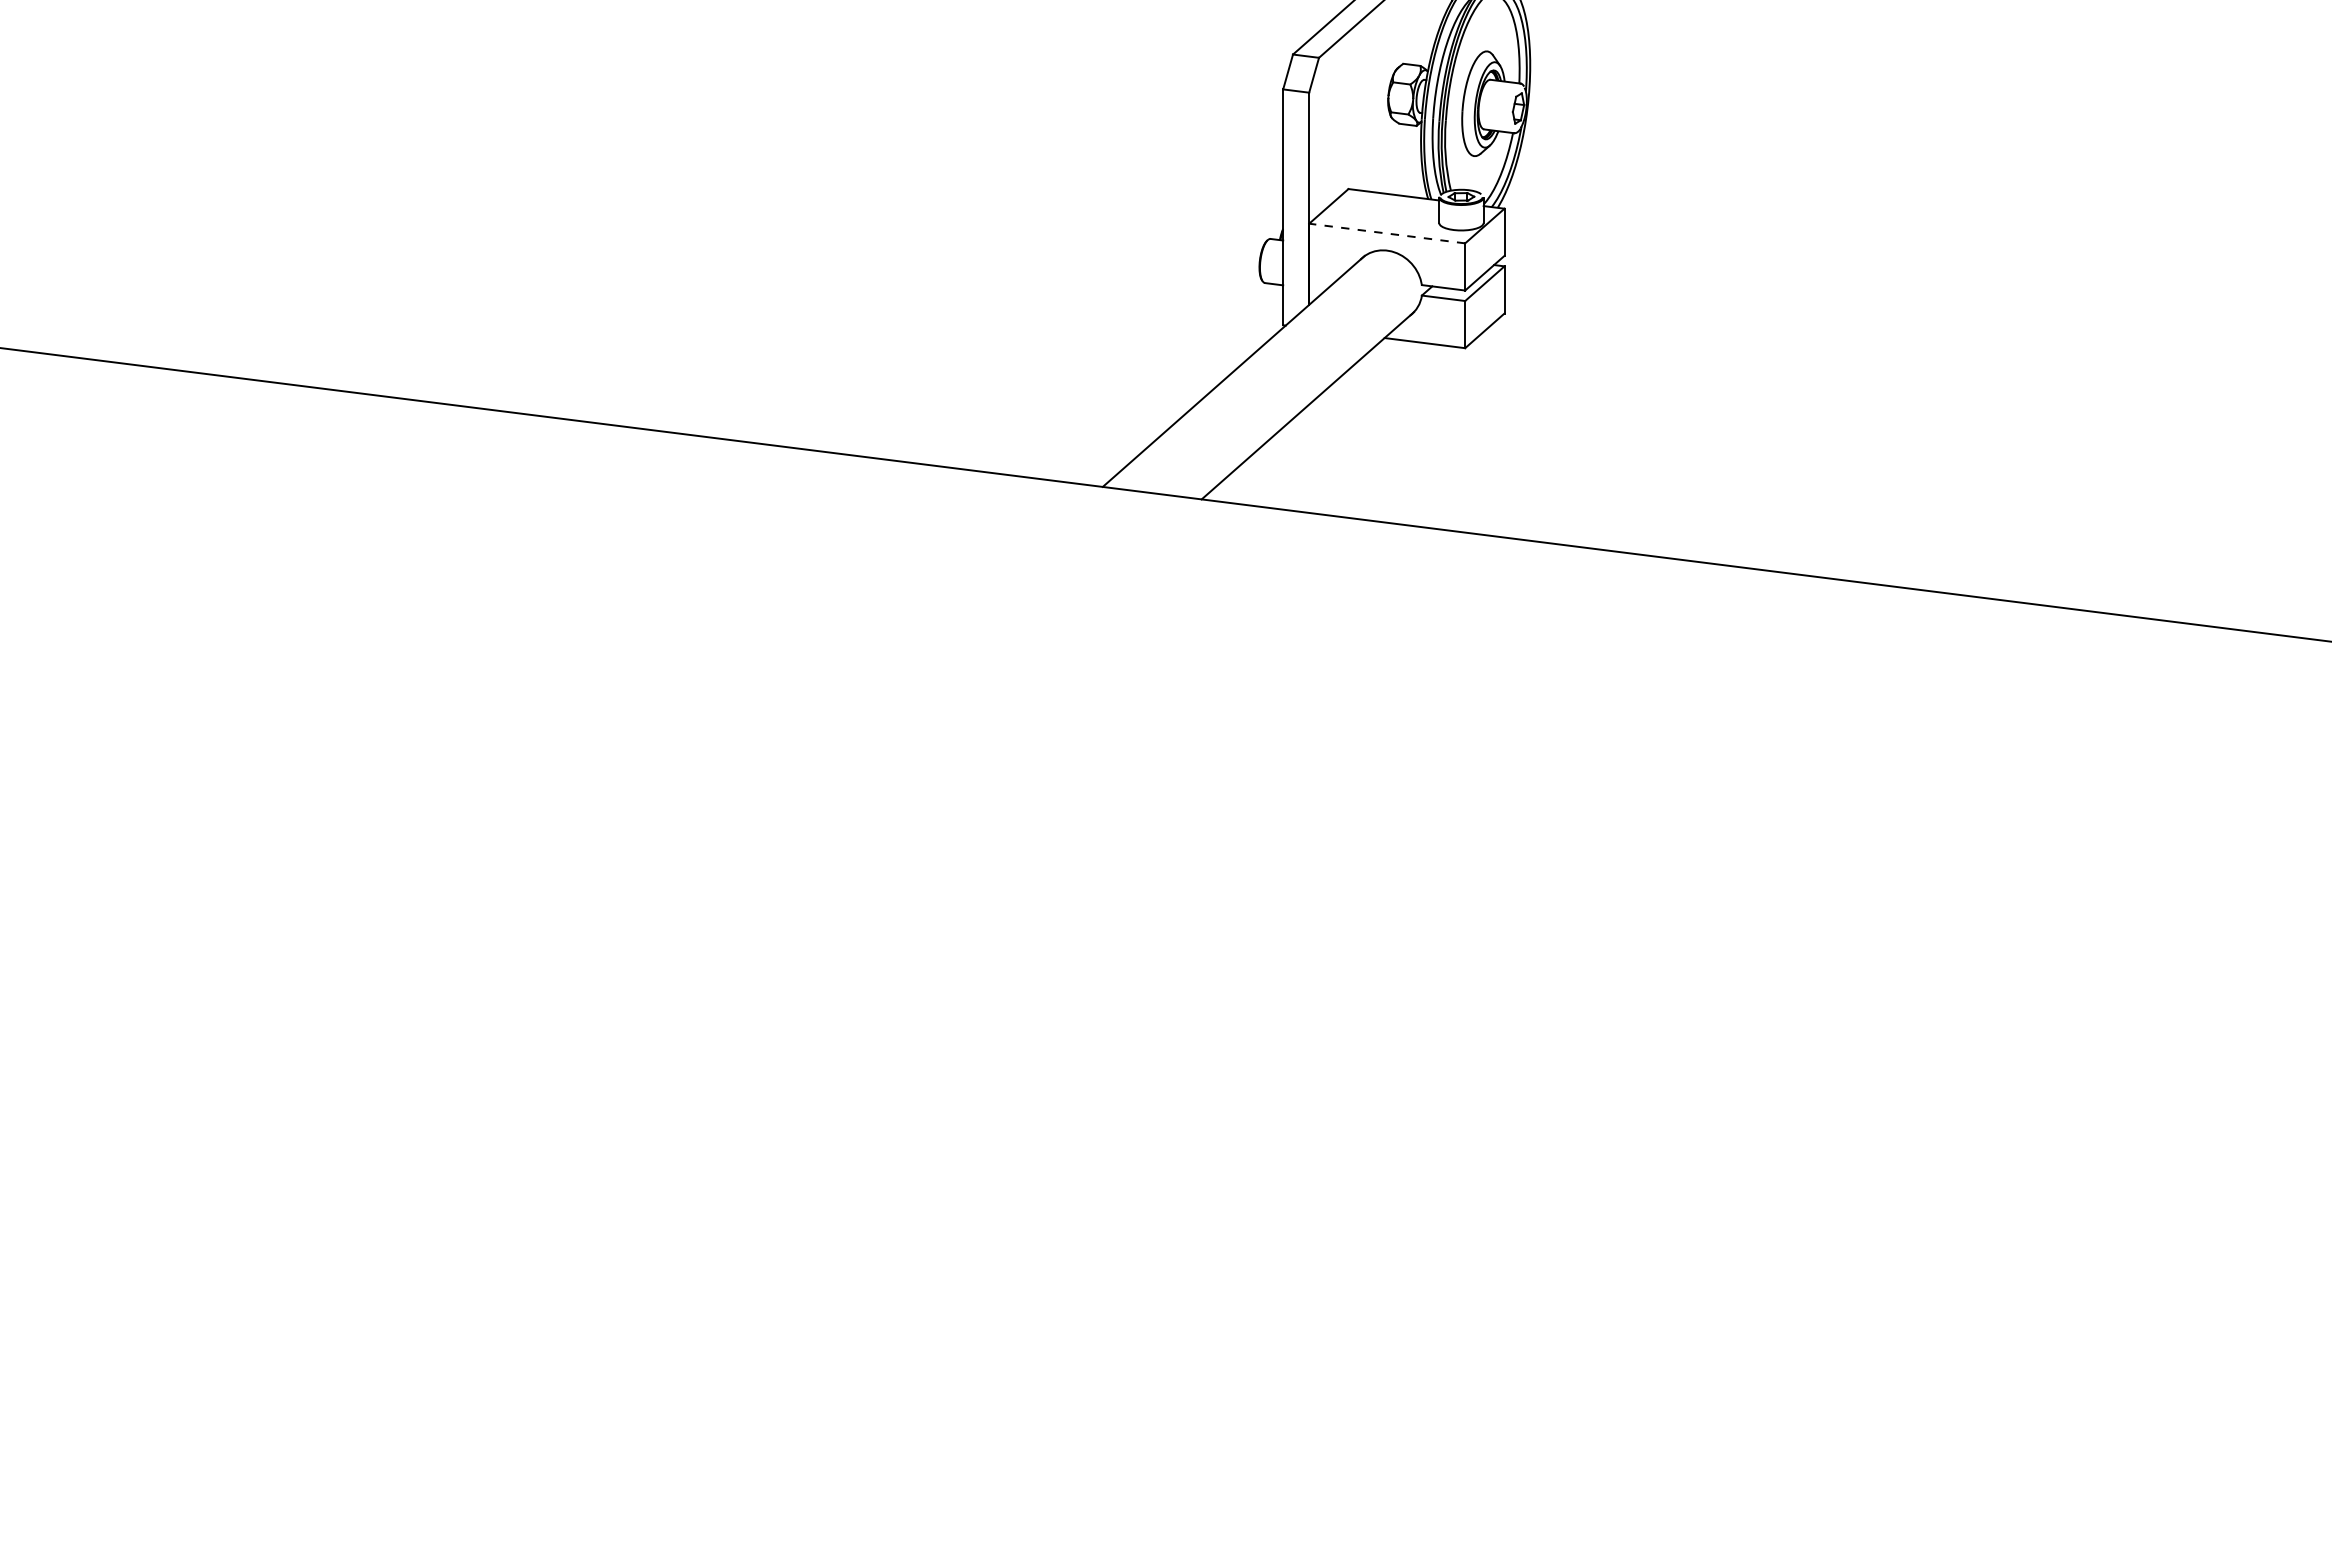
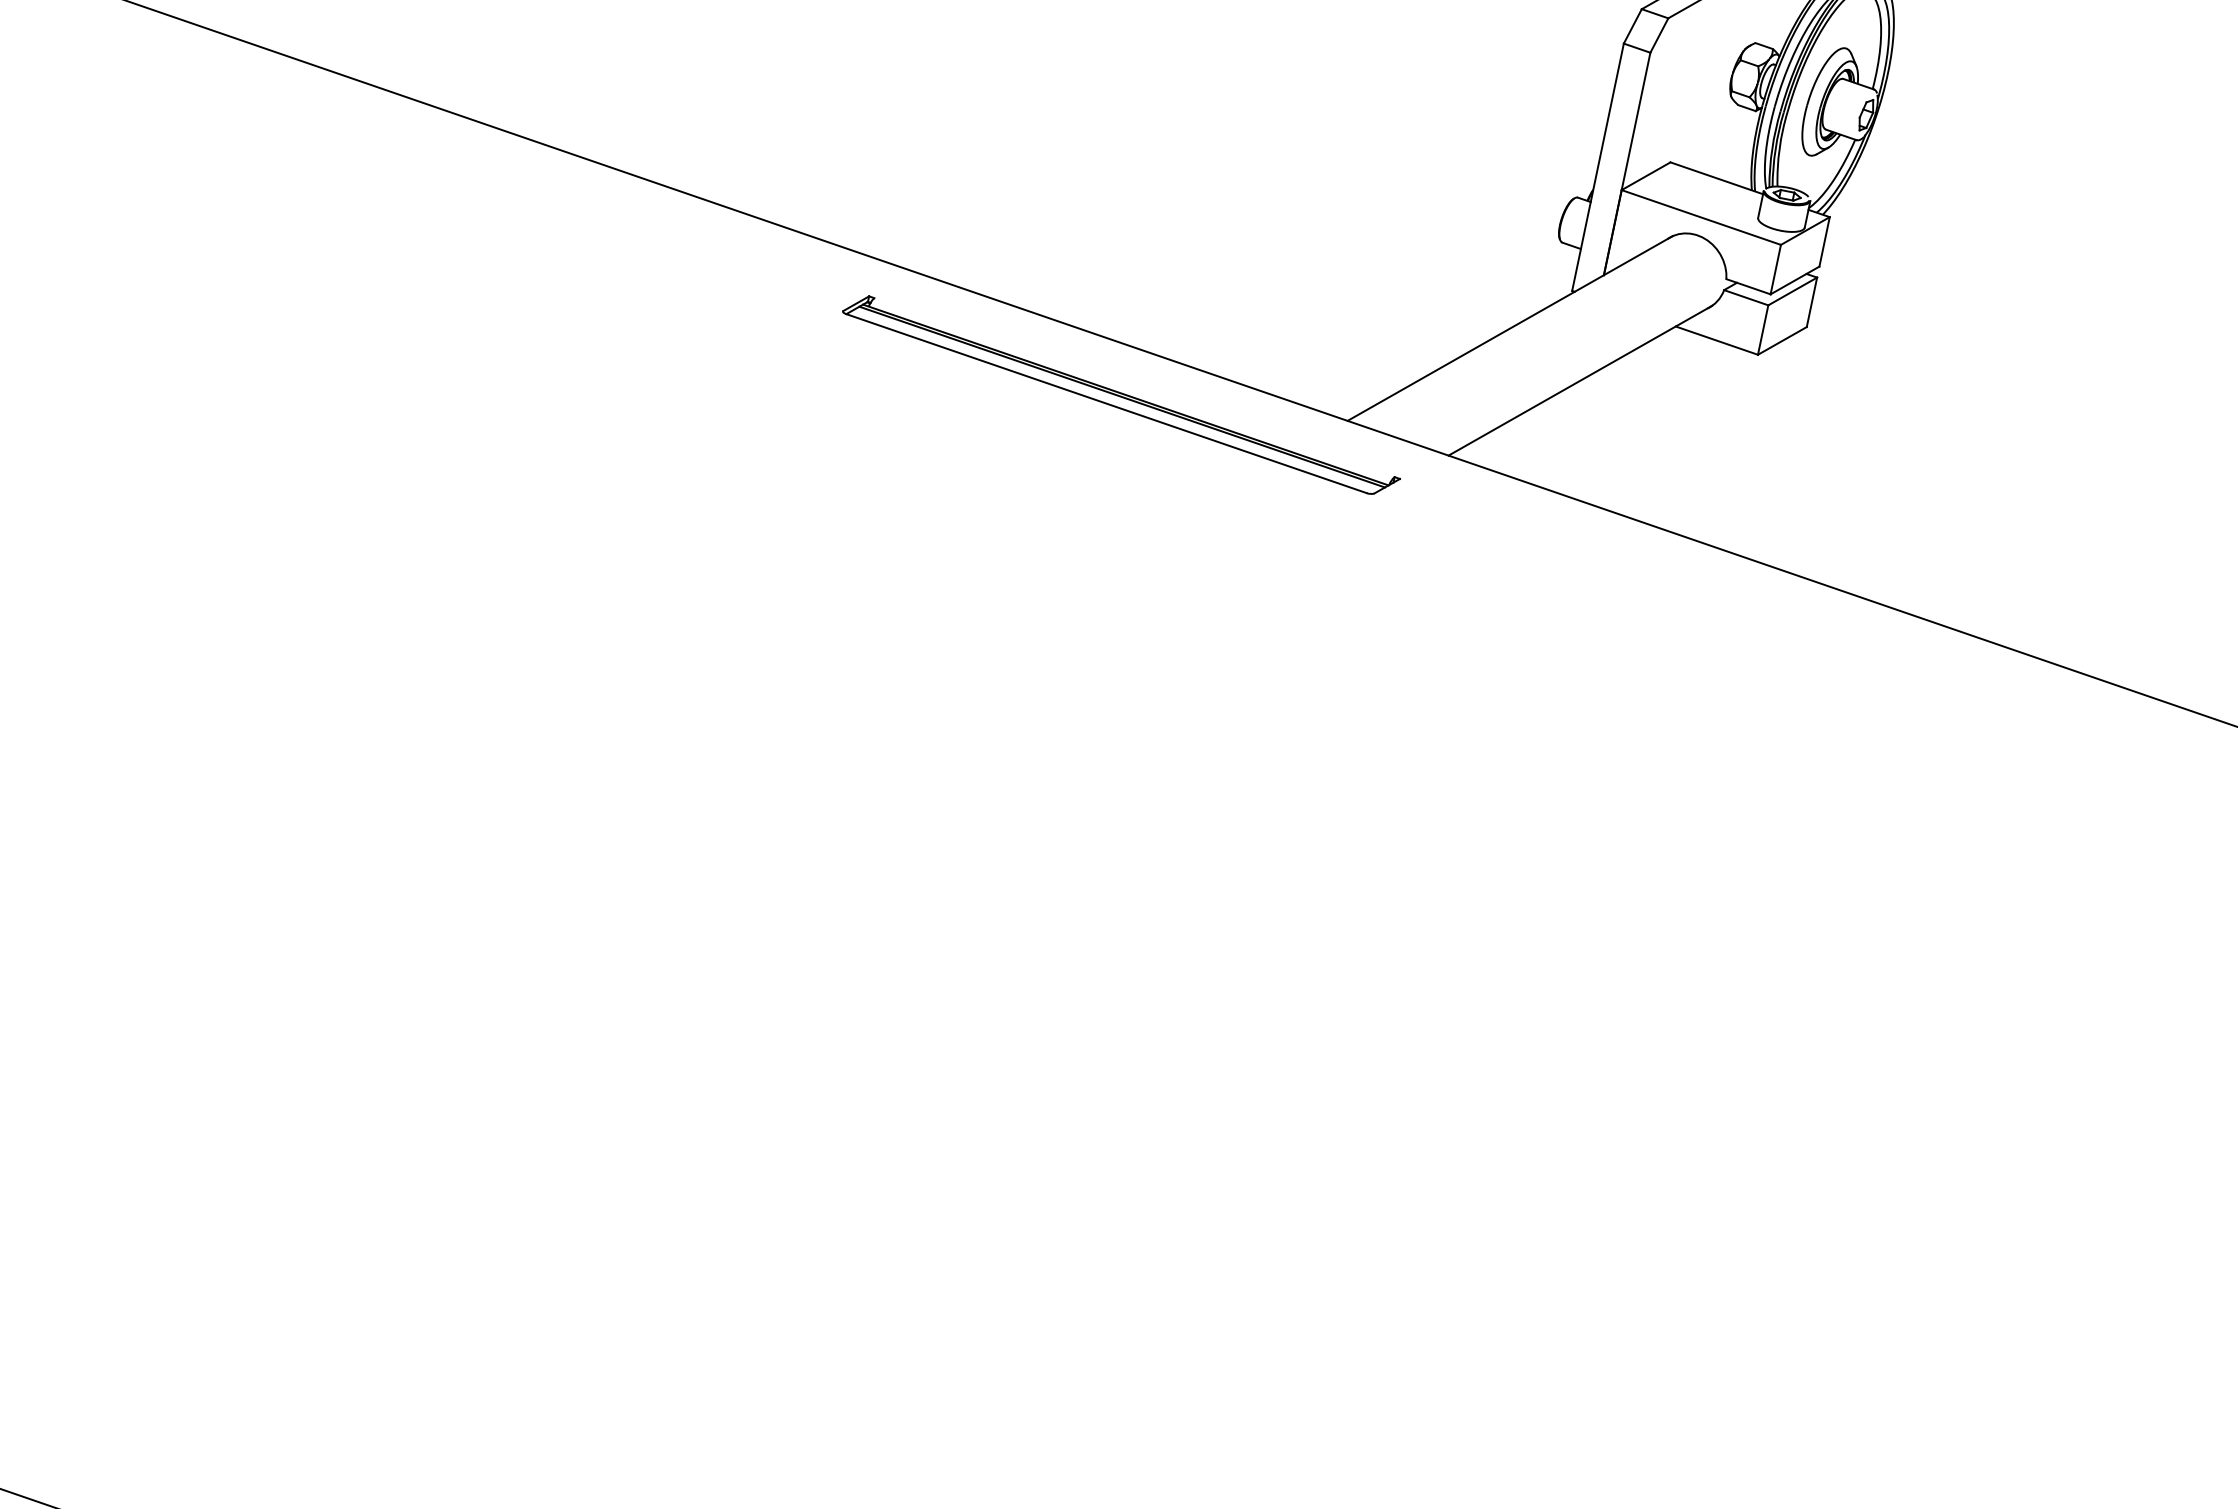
line: (1387, 233) -> (1701, 217), dashed -> solid
part: (890, 506) -> (1120, 394), added

